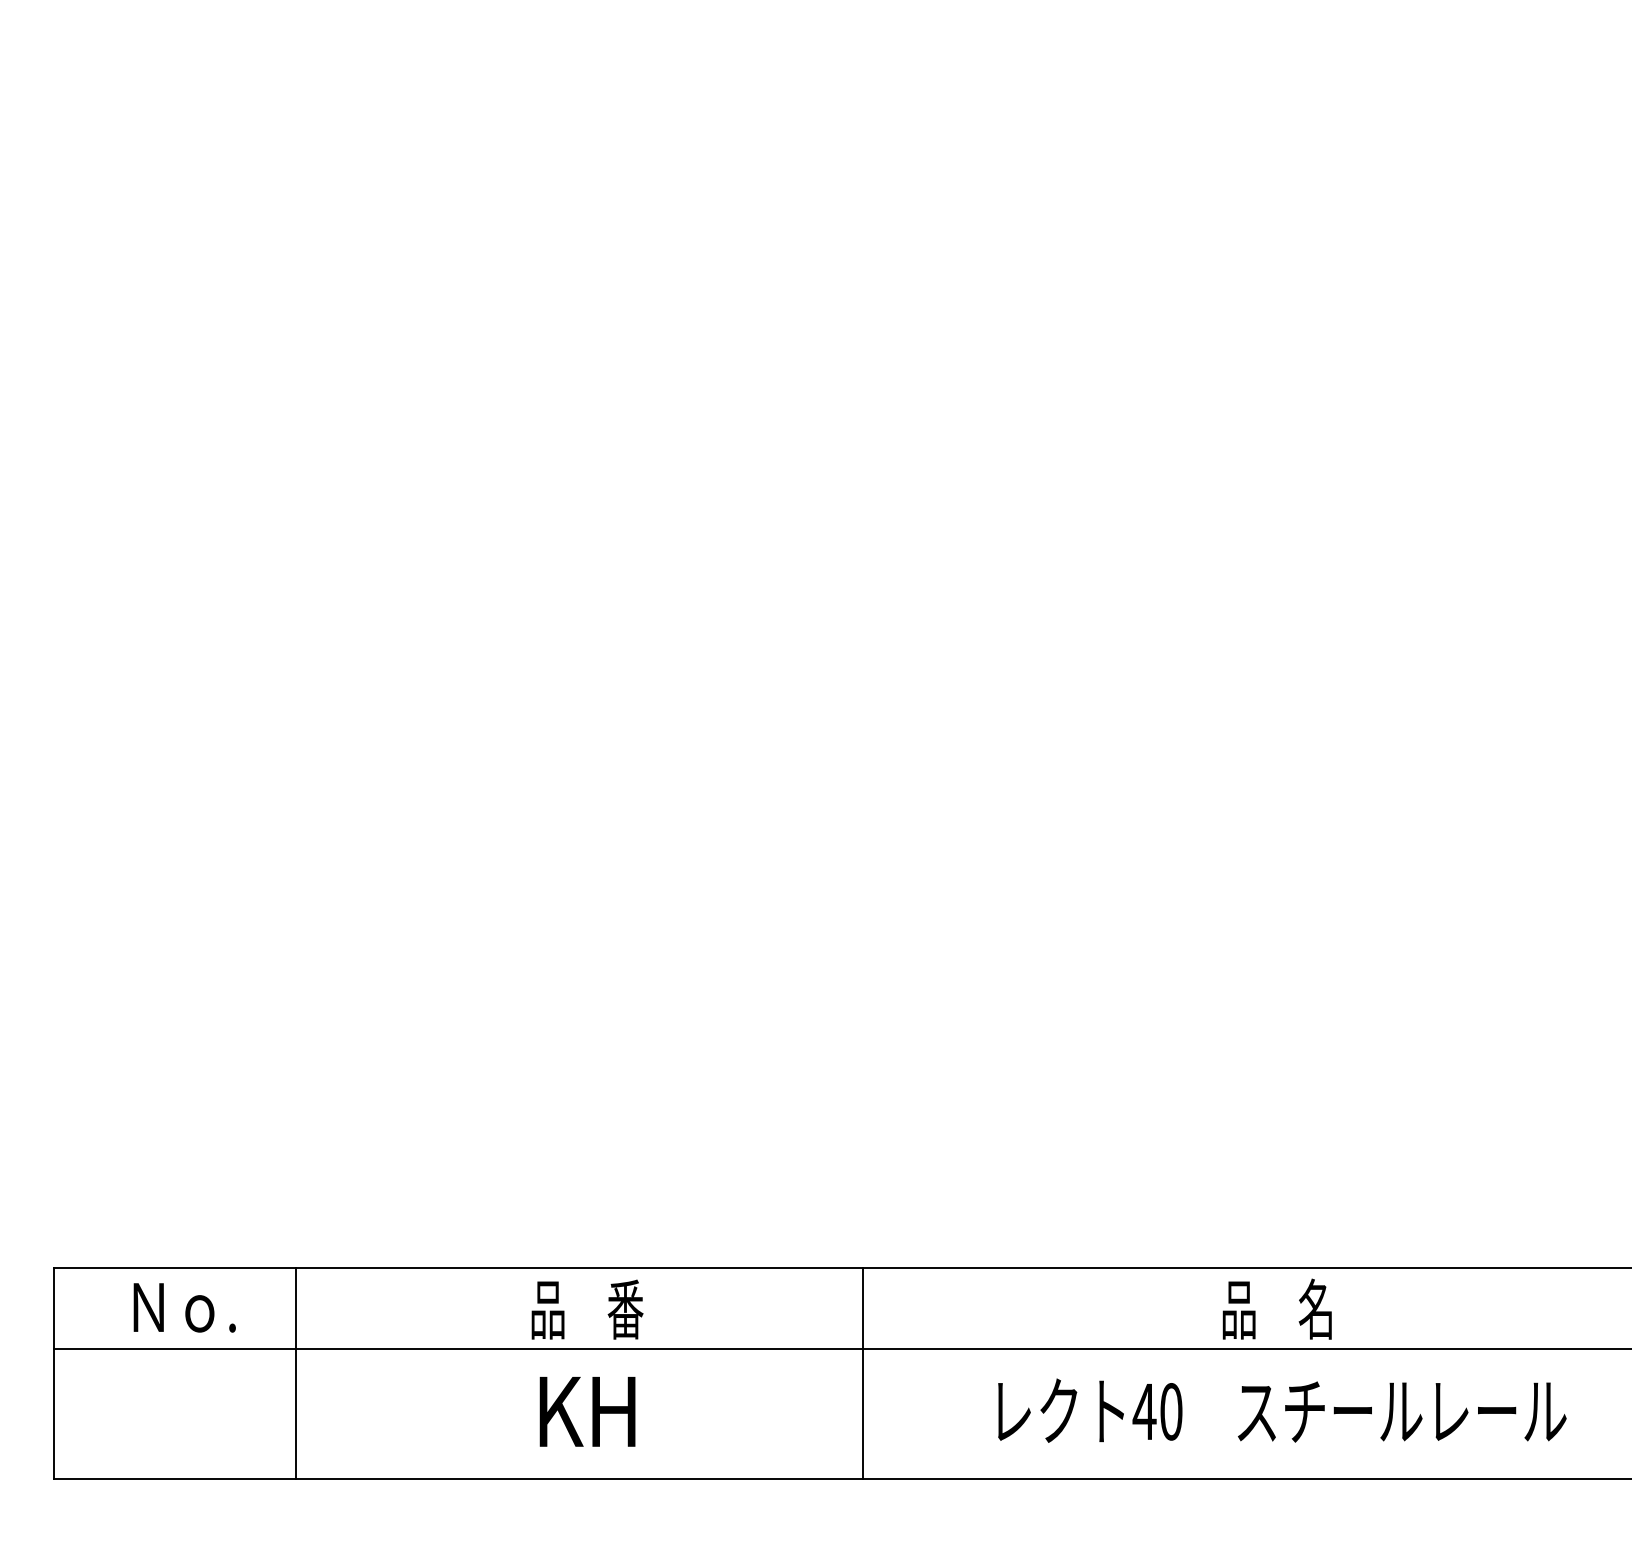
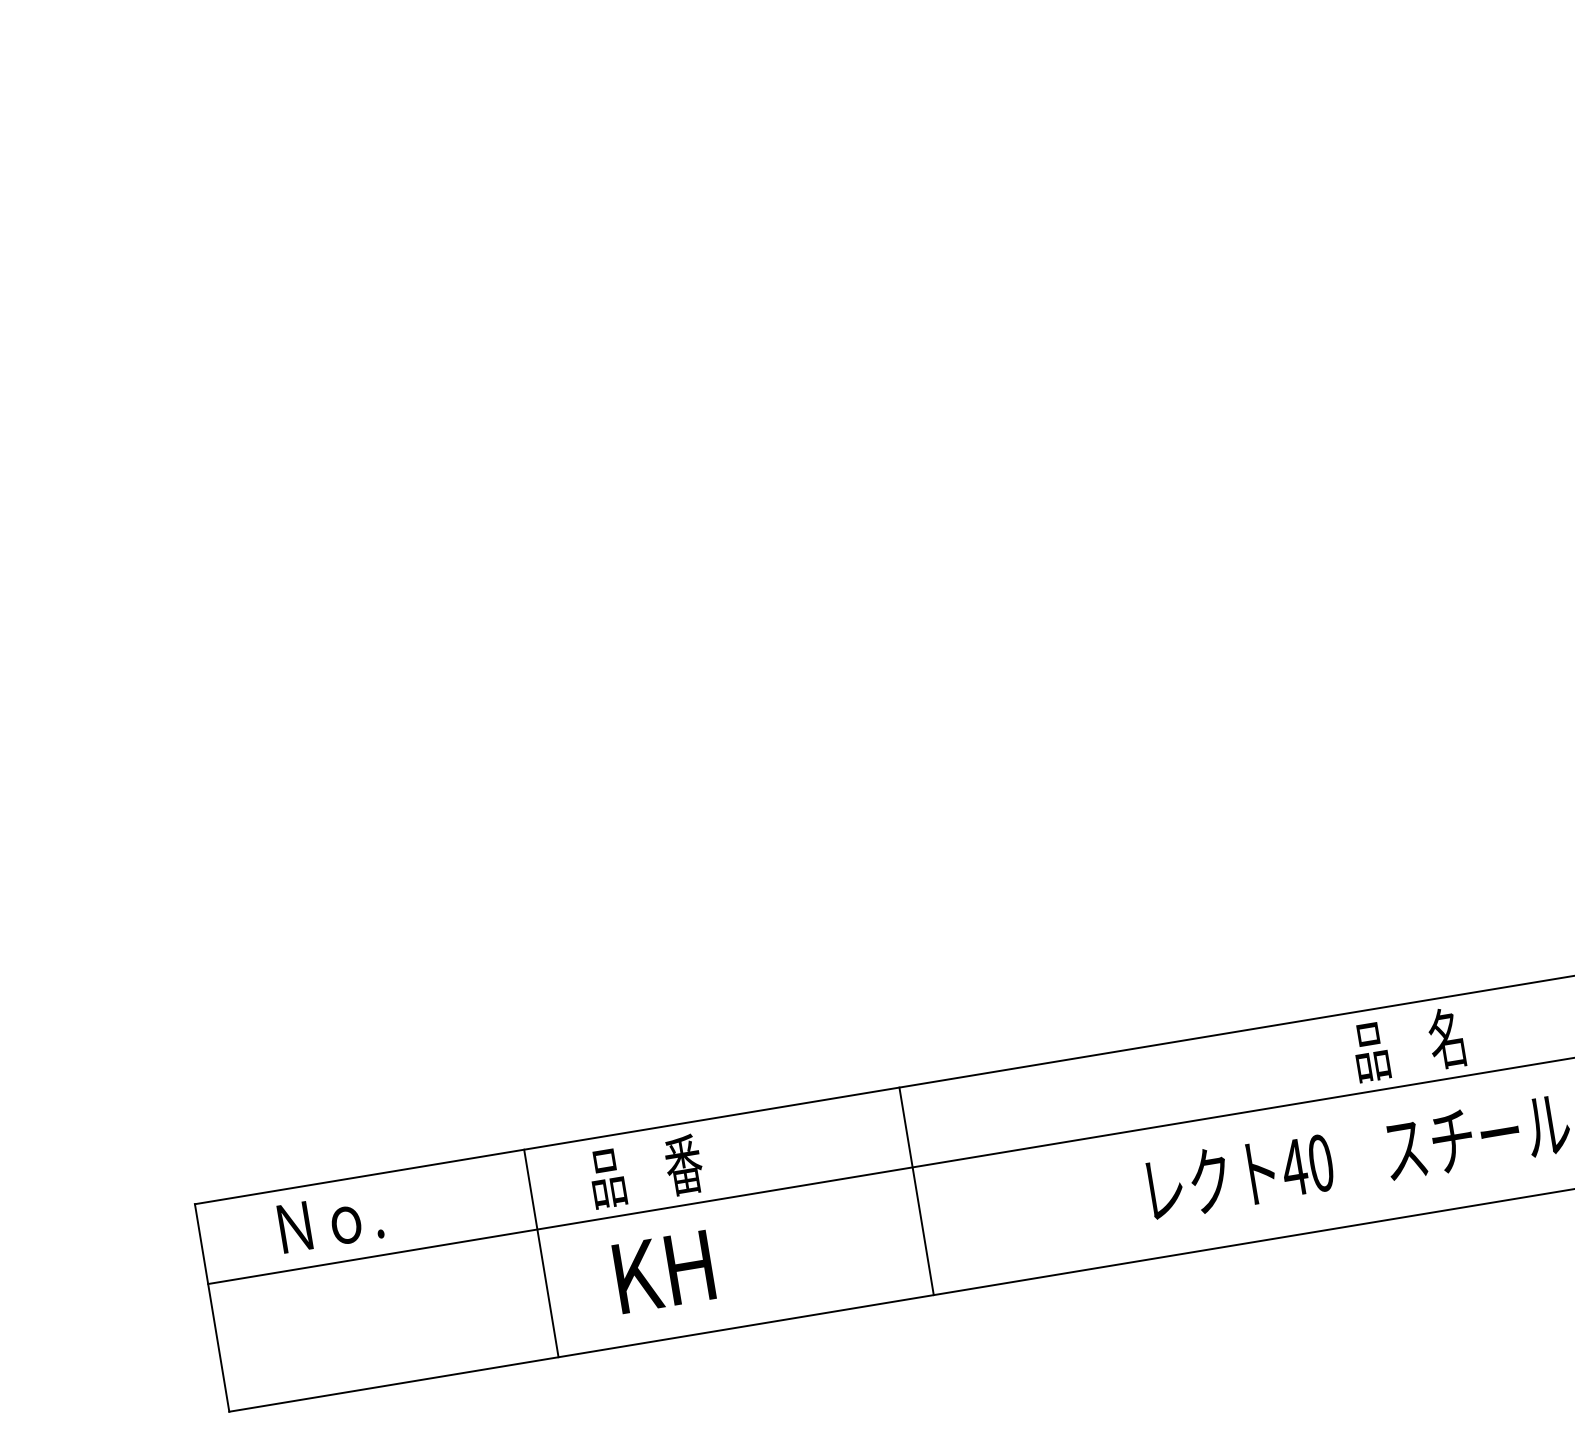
text: (587, 1309) -> (646, 1171), moved
line: (296, 1373) -> (541, 1253), moved
line: (862, 1373) -> (916, 1191), moved
text: (587, 1411) -> (664, 1271), moved

